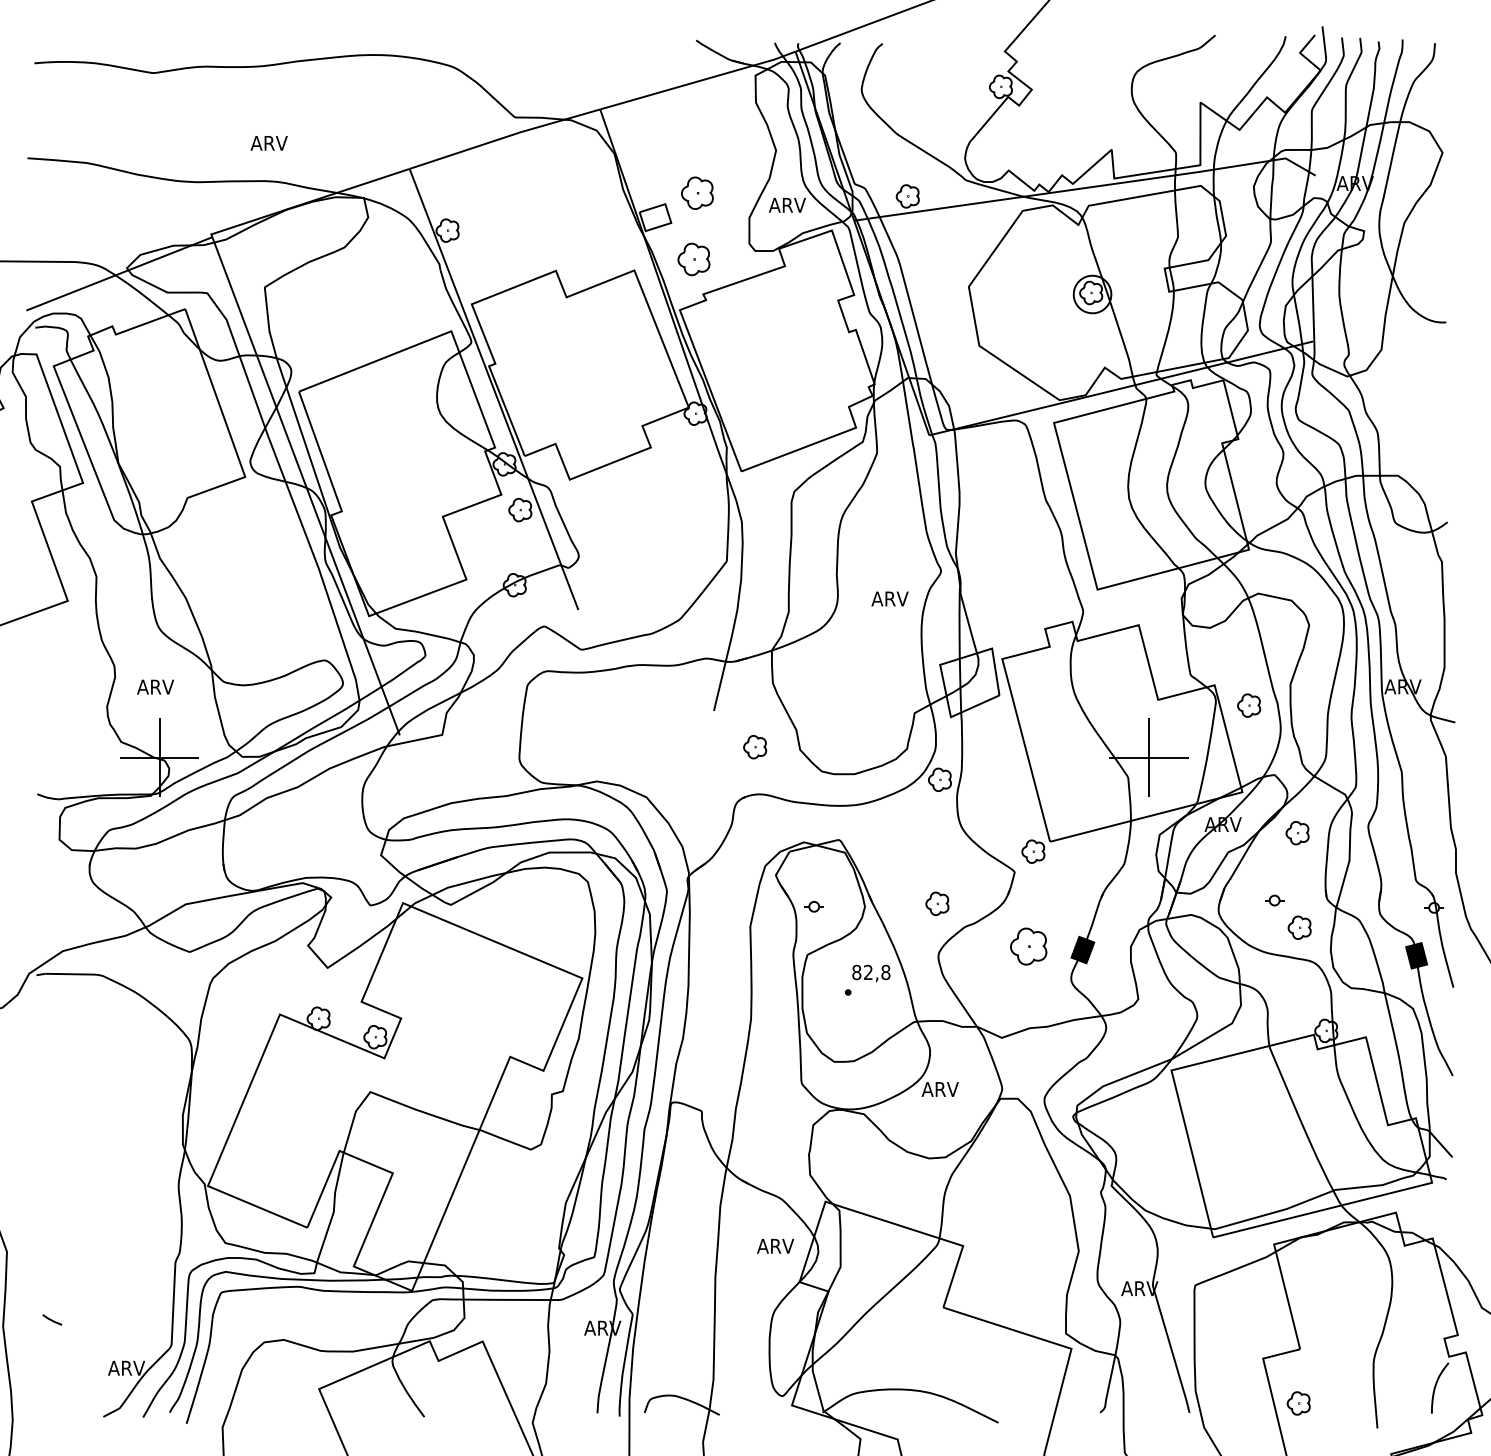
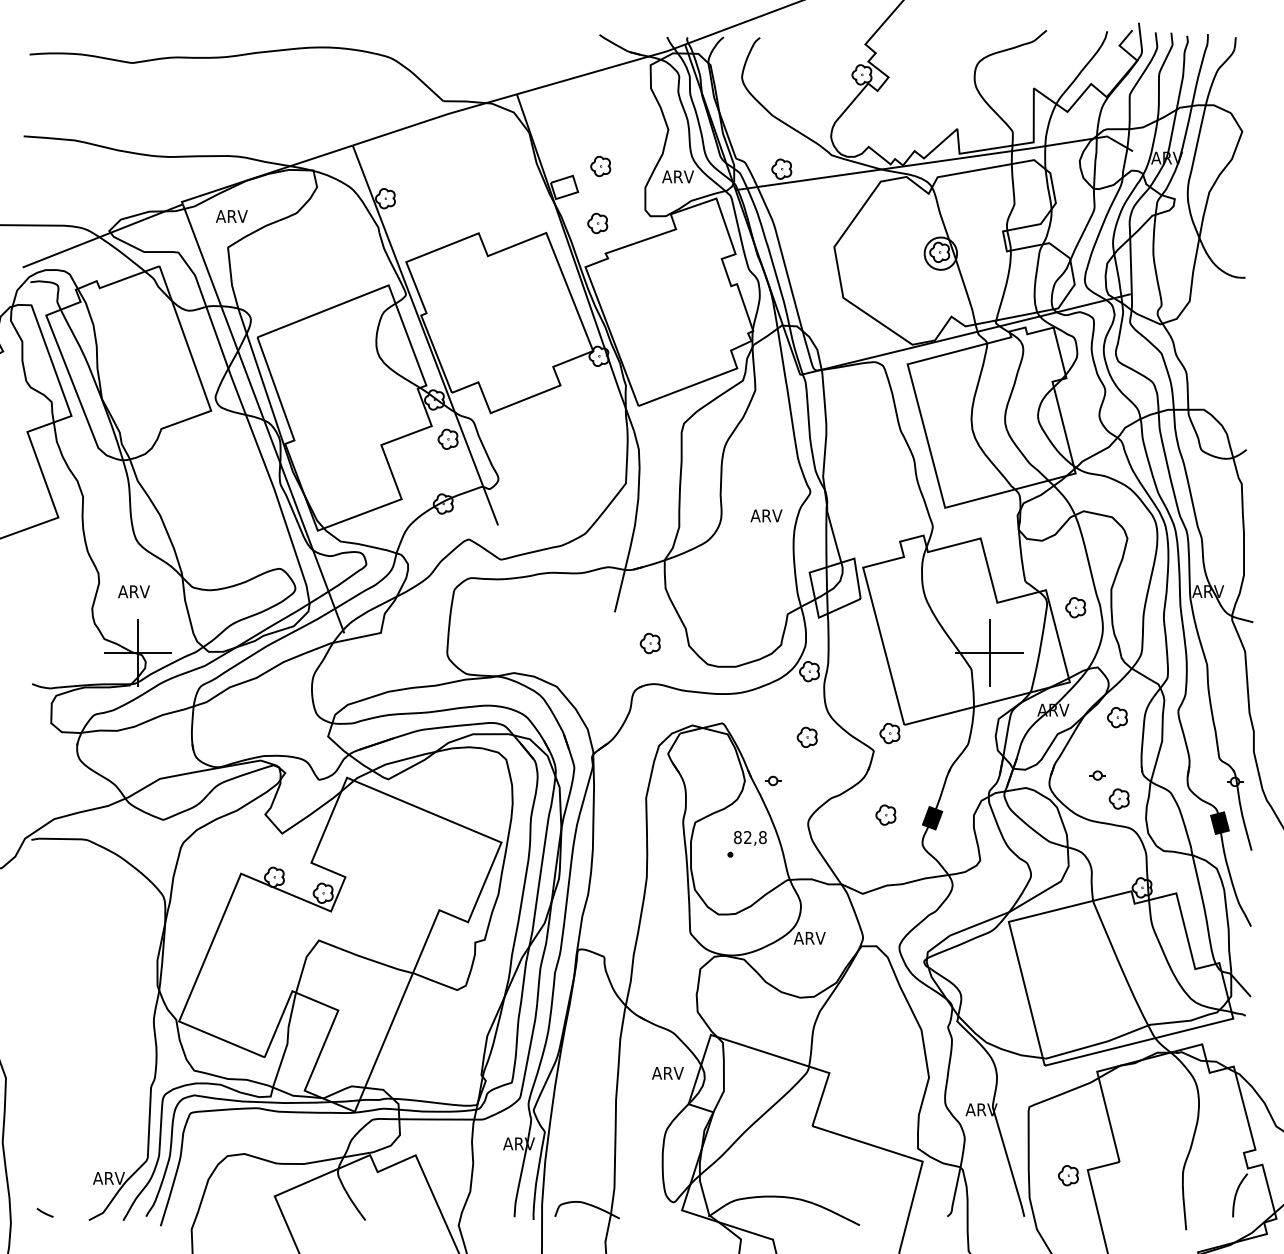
text: (268, 143) -> (231, 216), moved
part: (697, 193) -> (600, 166), size x0.71
part: (693, 259) -> (597, 223), size x0.71
part: (936, 902) -> (806, 736), moved
part: (814, 906) -> (773, 780), moved
part: (1028, 945) -> (885, 814), size x0.62
line: (51, 1319) -> (44, 1212), moved
part: (1298, 1403) -> (1068, 1175), moved

